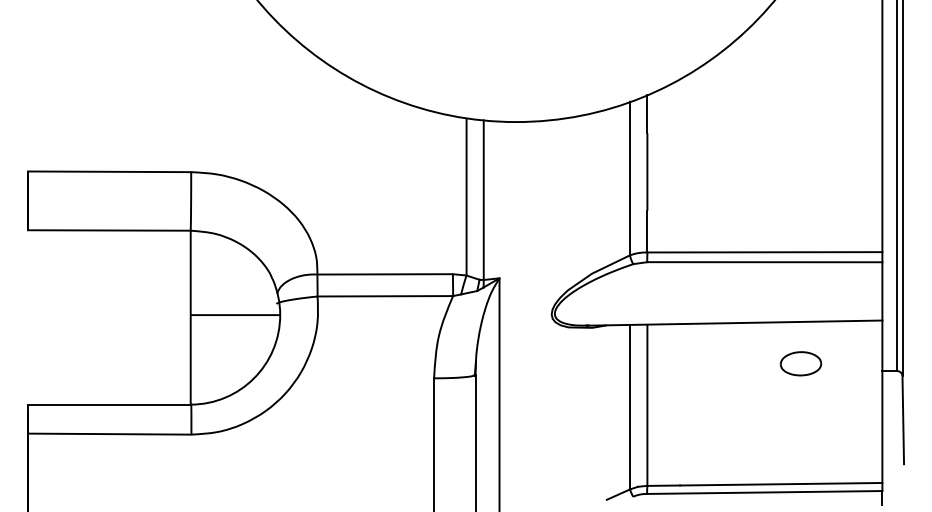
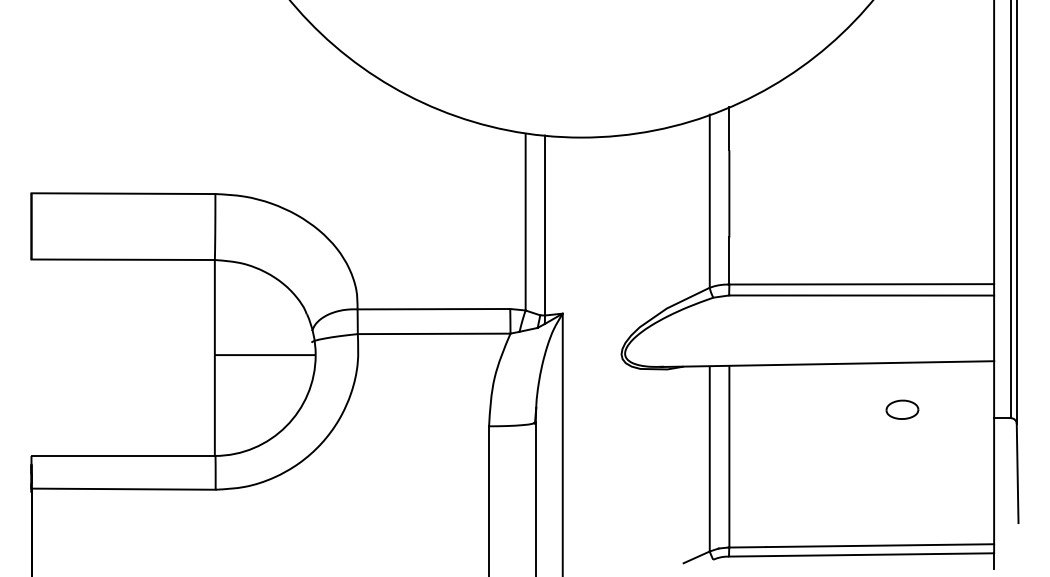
part: (801, 363) -> (902, 409), size x0.7

